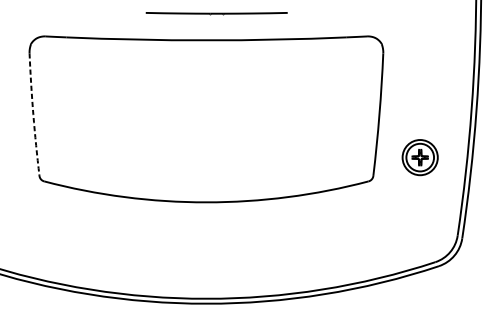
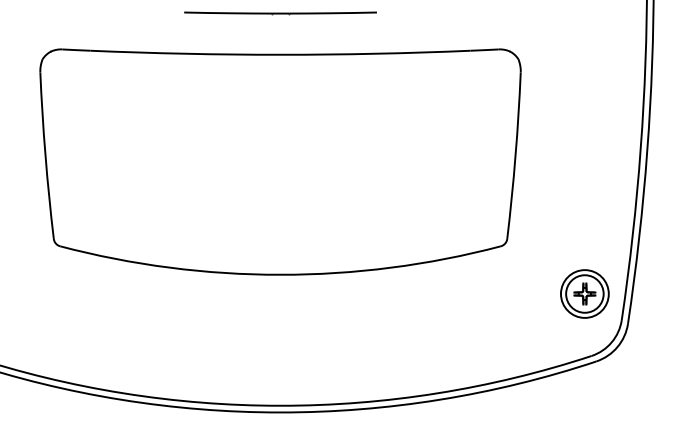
part: (216, 13) -> (280, 13), moved
arc: (33, 114) -> (45, 155), dashed -> solid
part: (419, 157) -> (584, 293), moved

